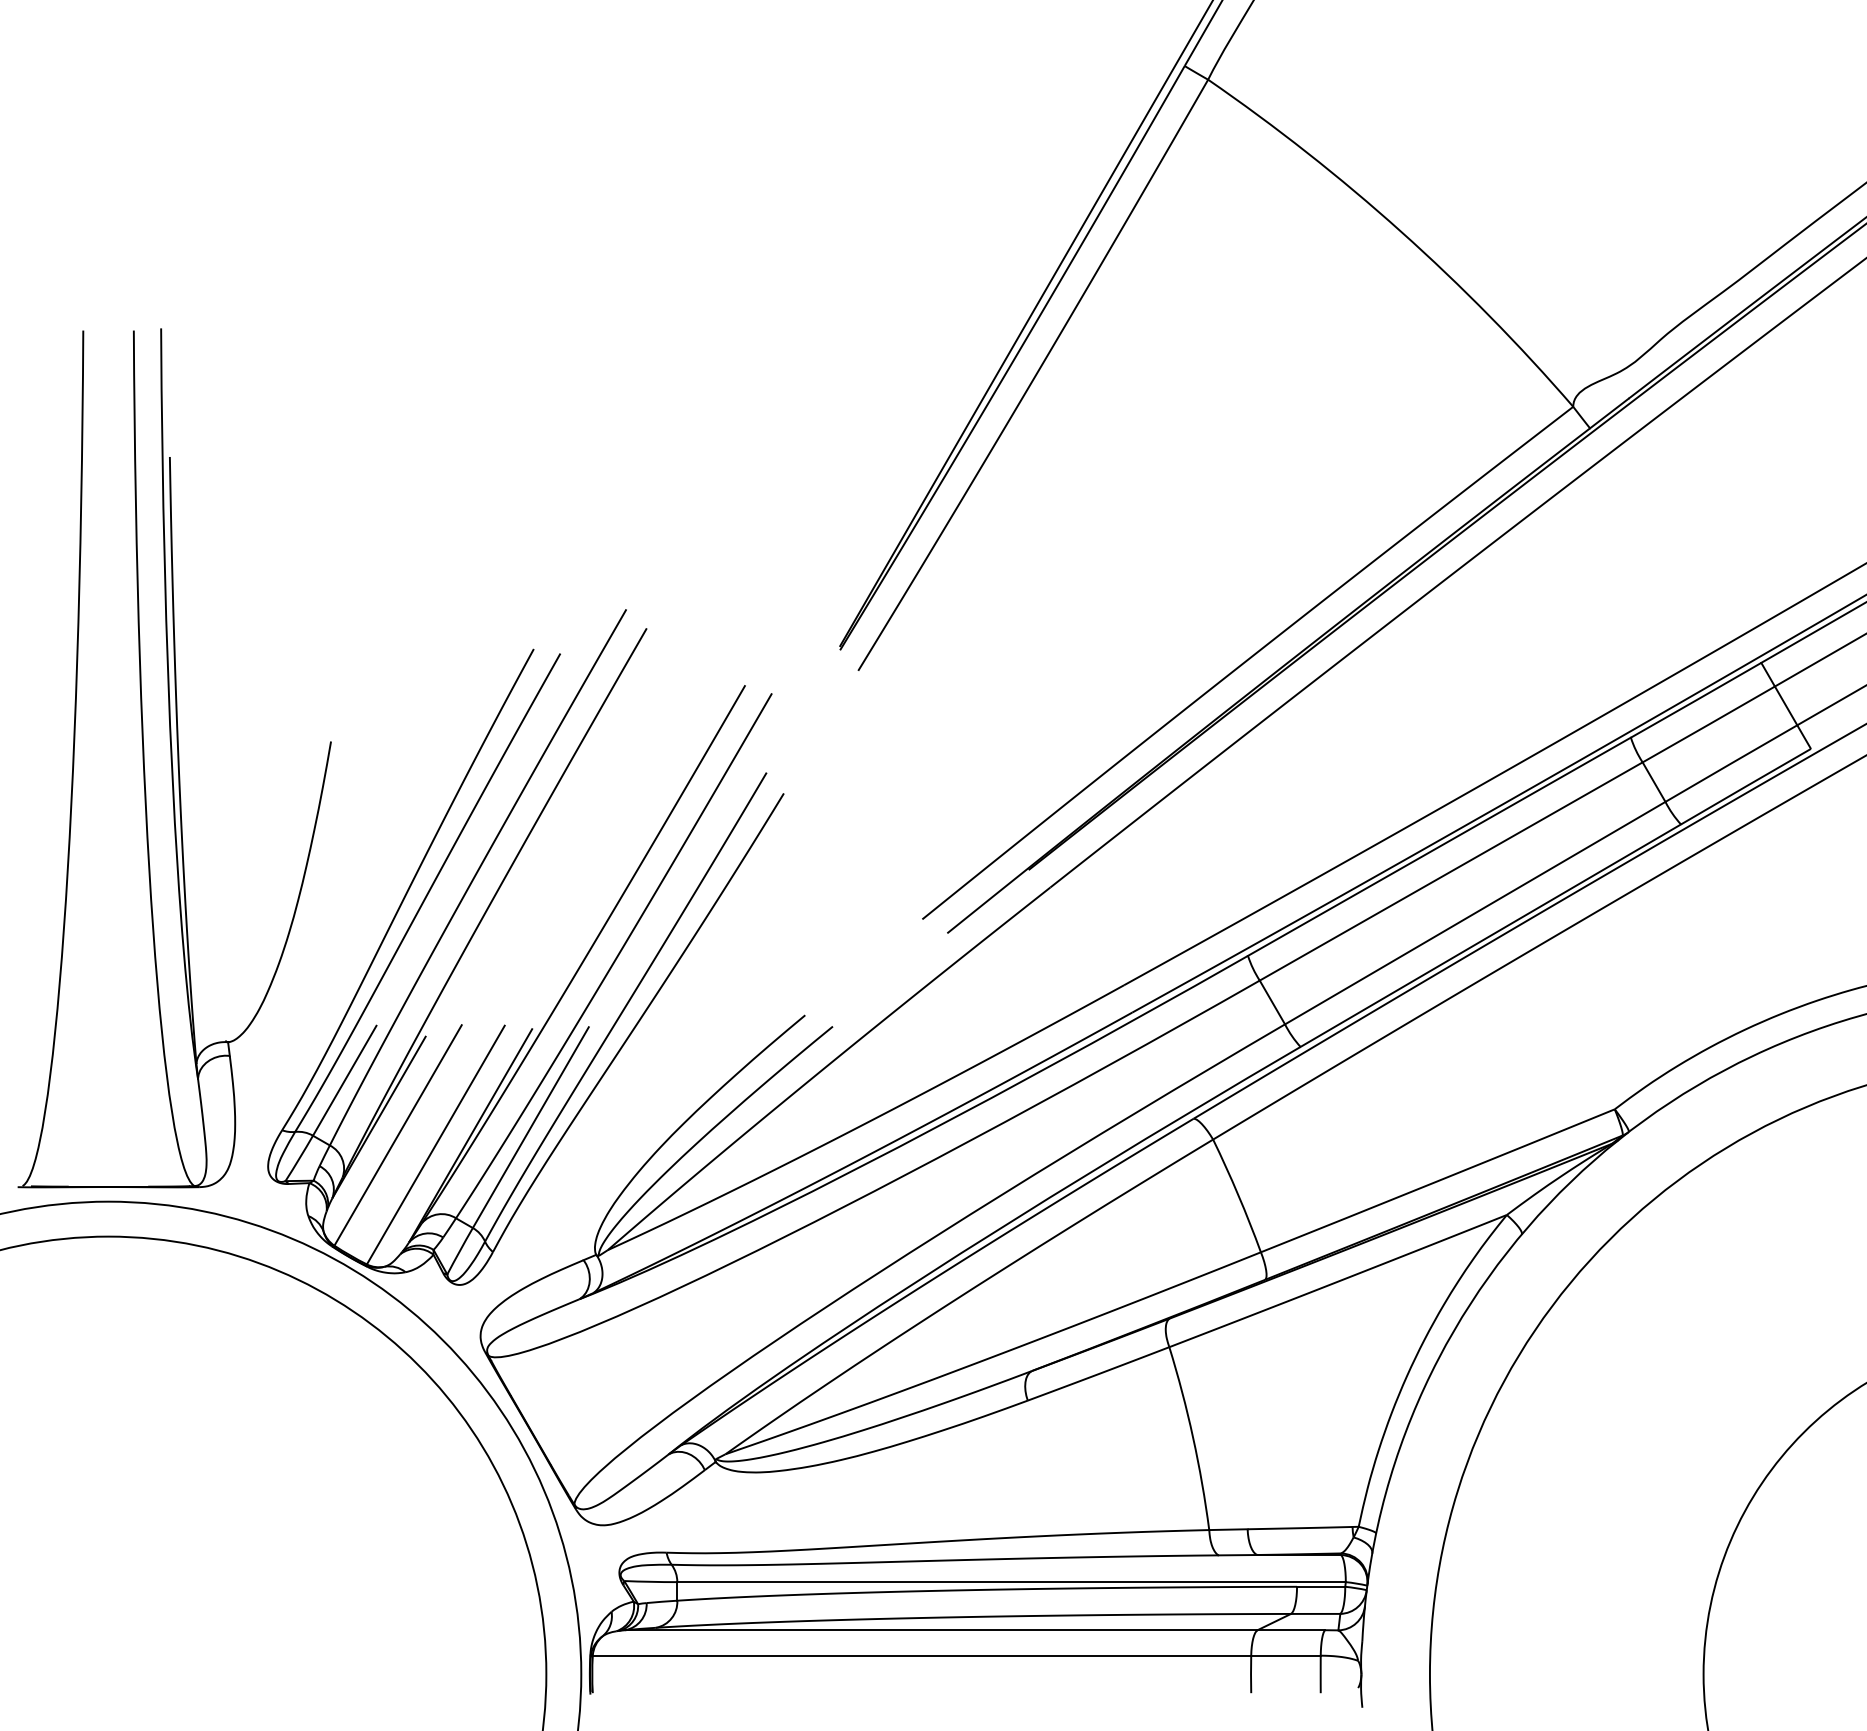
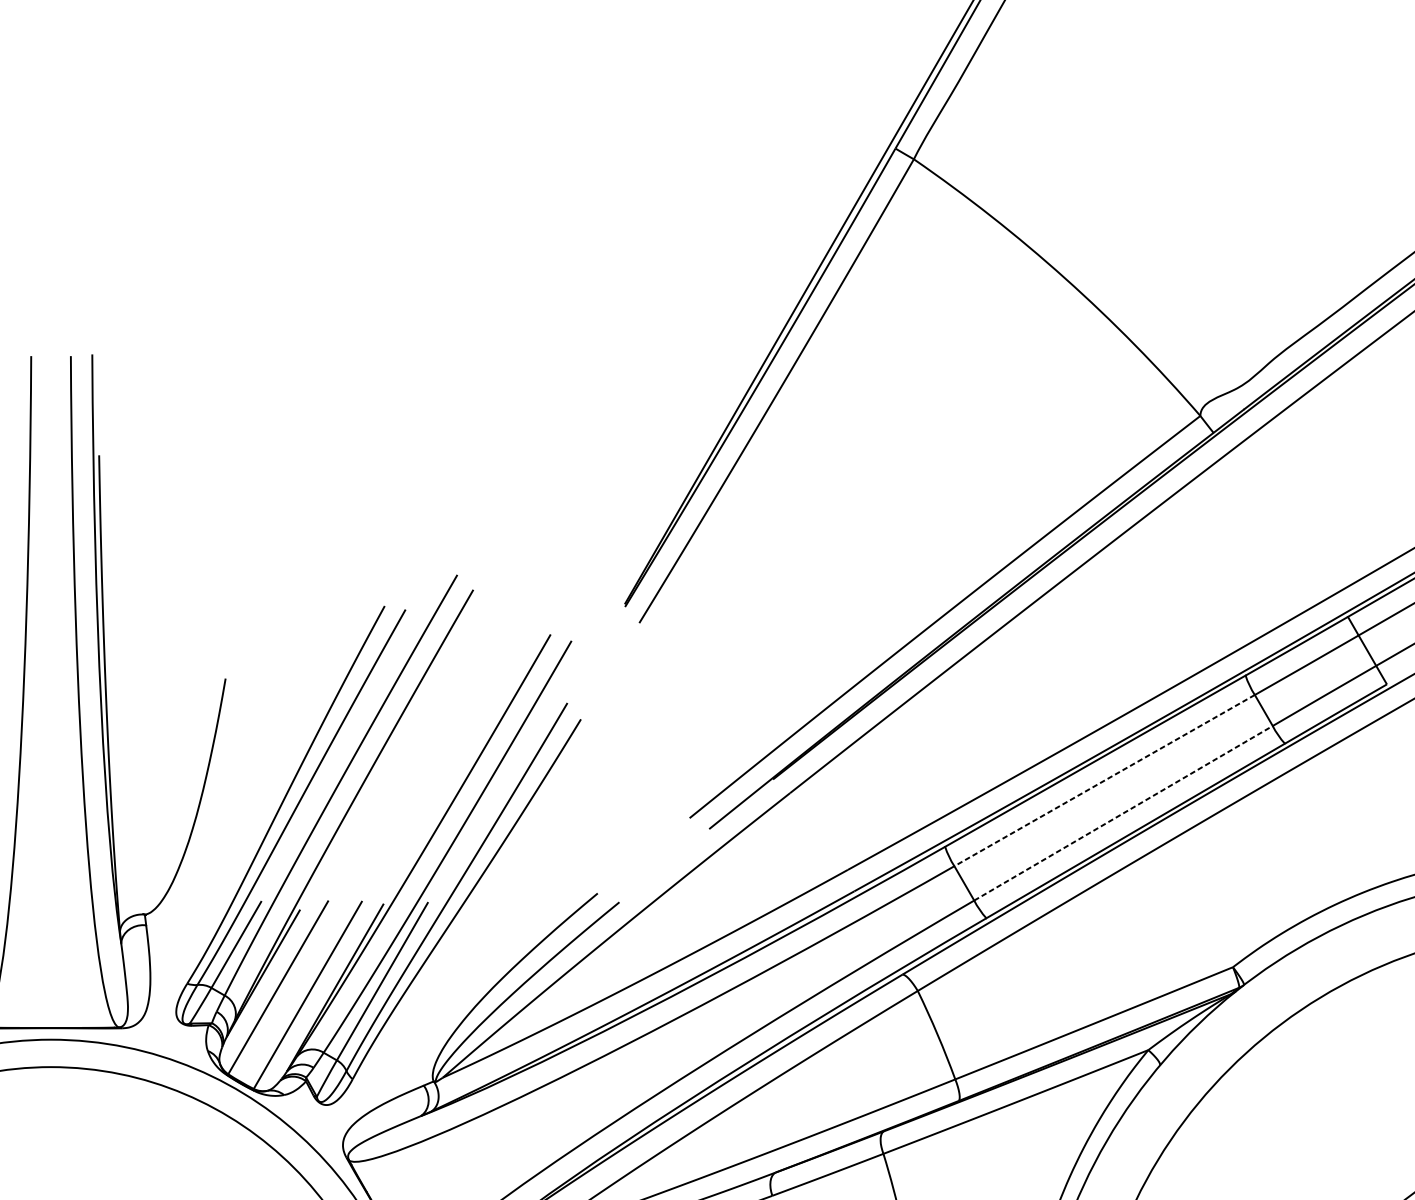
line: (1450, 871) -> (1104, 780), solid -> dashed
line: (1475, 912) -> (1123, 812), solid -> dashed

